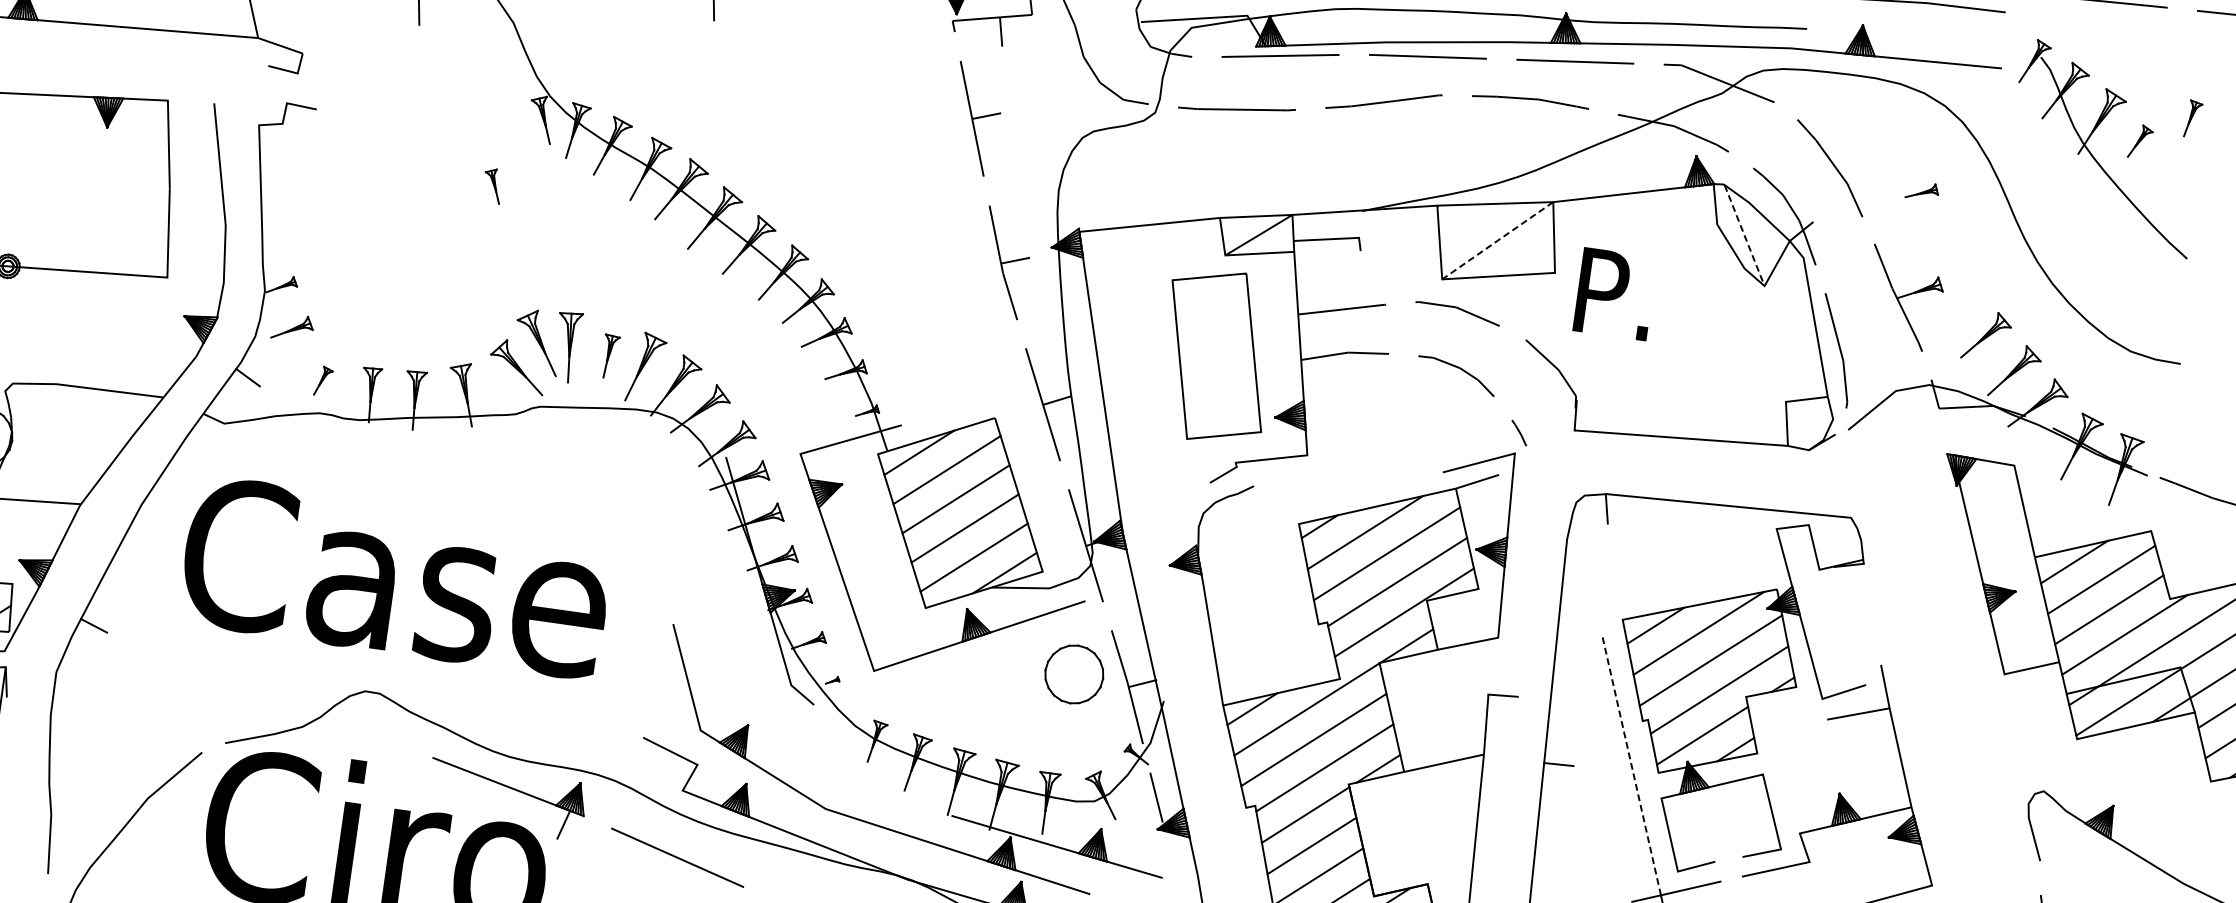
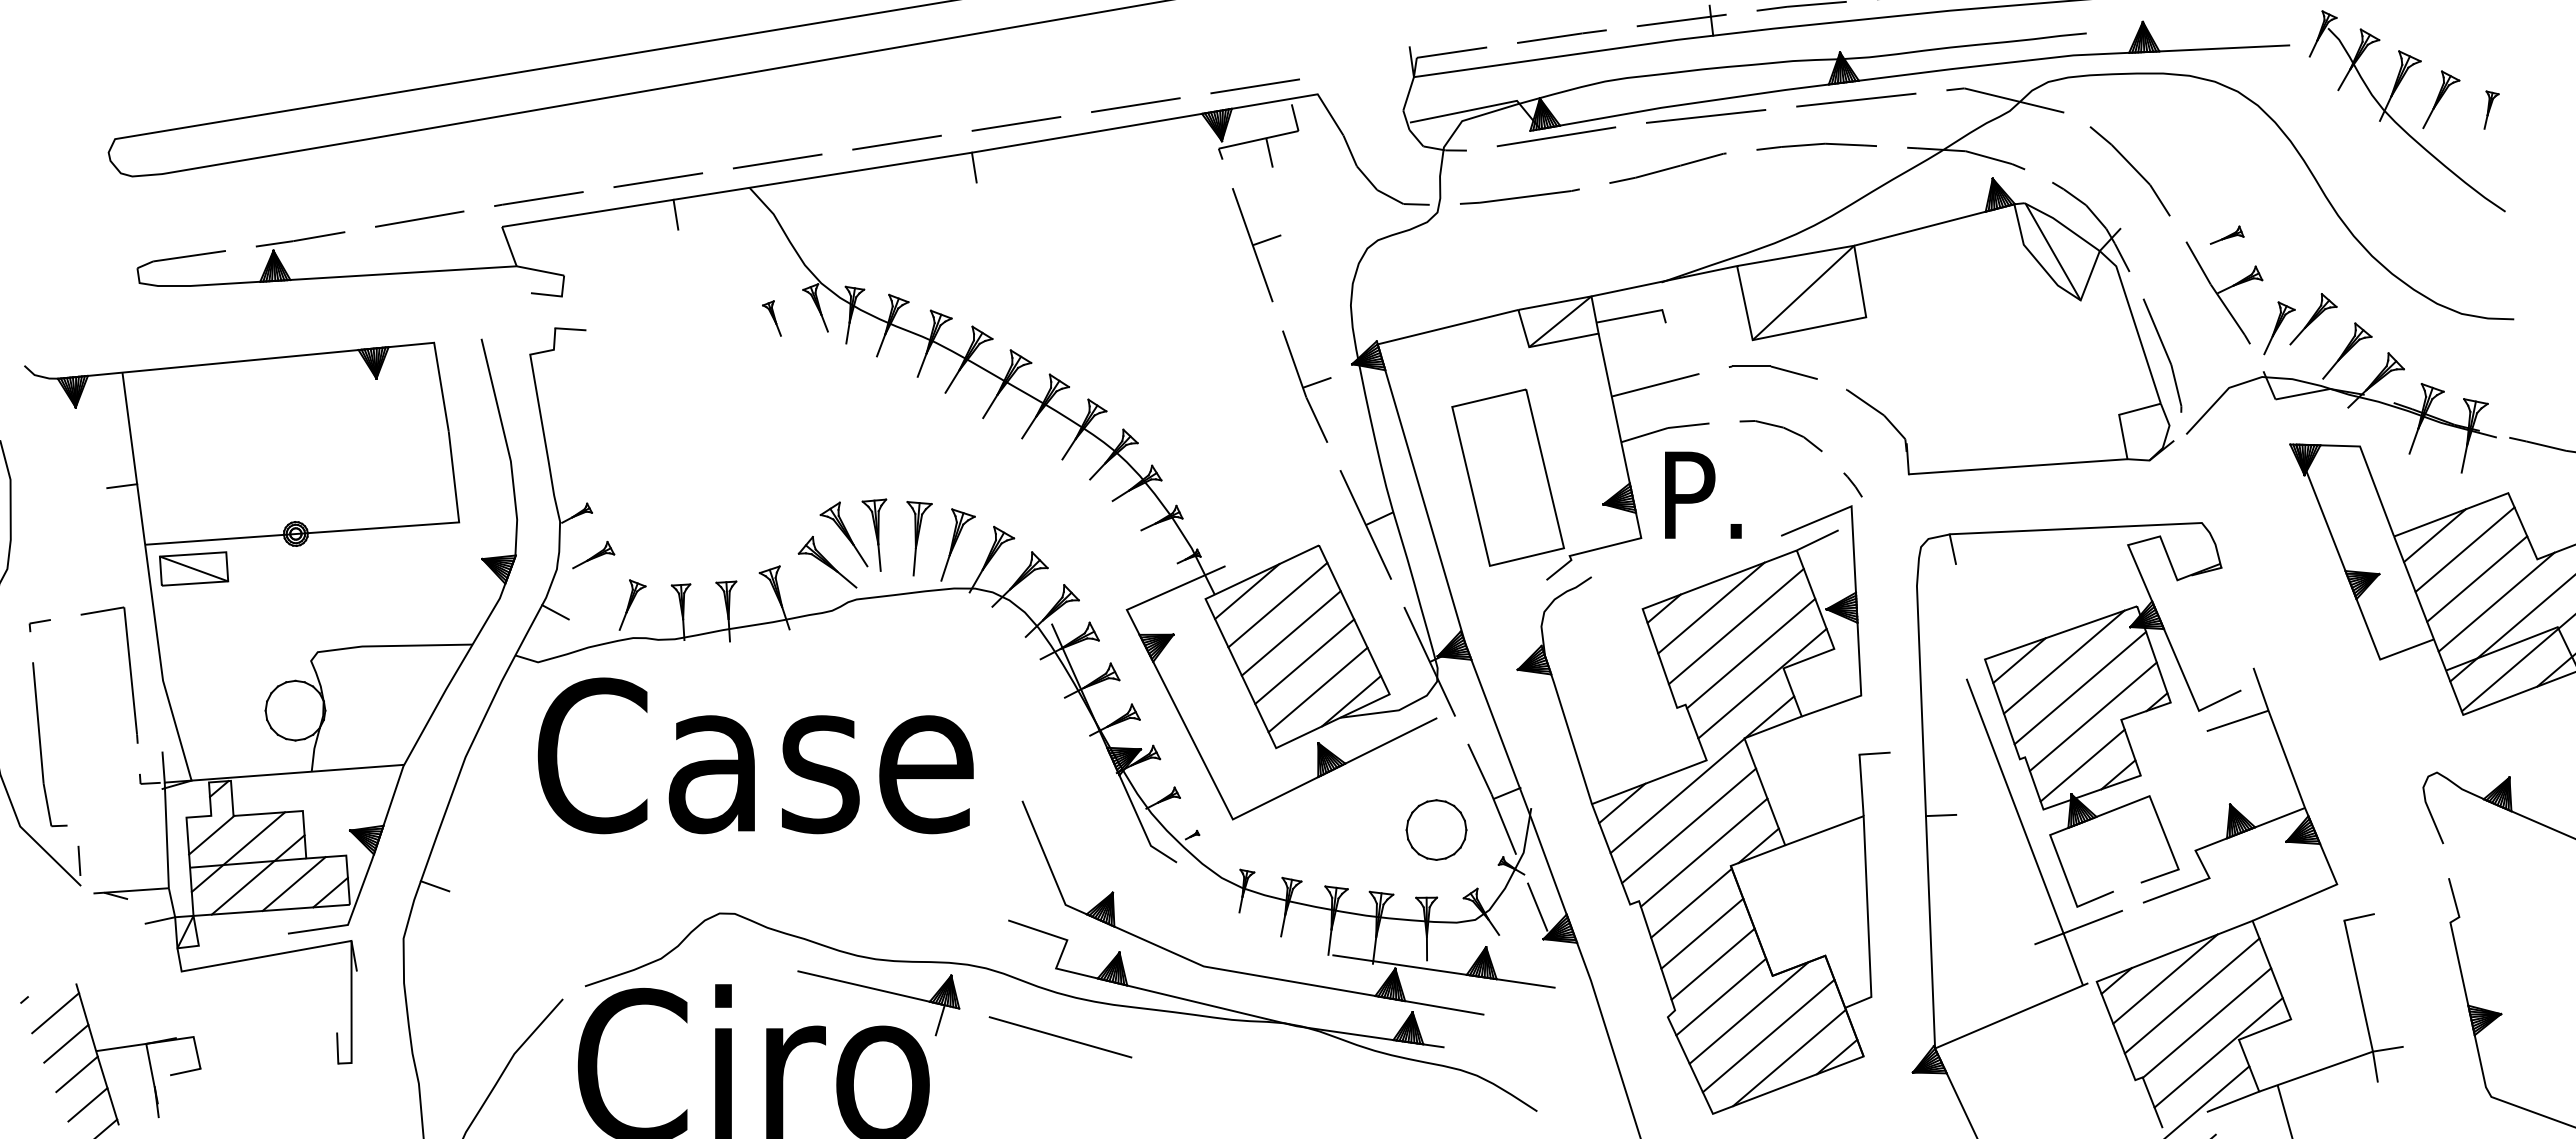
part: (2193, 118) -> (2491, 109), moved
part: (2140, 141) -> (2441, 99), size x1.67
part: (492, 185) -> (771, 318), moved
part: (1921, 190) -> (2226, 234), moved
line: (1744, 236) -> (2053, 252), dashed -> solid
line: (1497, 240) -> (1803, 292), dashed -> solid
text: (1615, 293) -> (1703, 494), moved
part: (1952, 340) -> (2279, 328), added
part: (1216, 355) -> (1507, 477), moved
part: (609, 356) -> (919, 538), size x1.67
part: (323, 380) -> (632, 604), size x1.67
text: (396, 577) -> (755, 755), moved
part: (1074, 673) -> (1436, 829), moved
line: (1631, 764) -> (2014, 805), dashed -> solid

